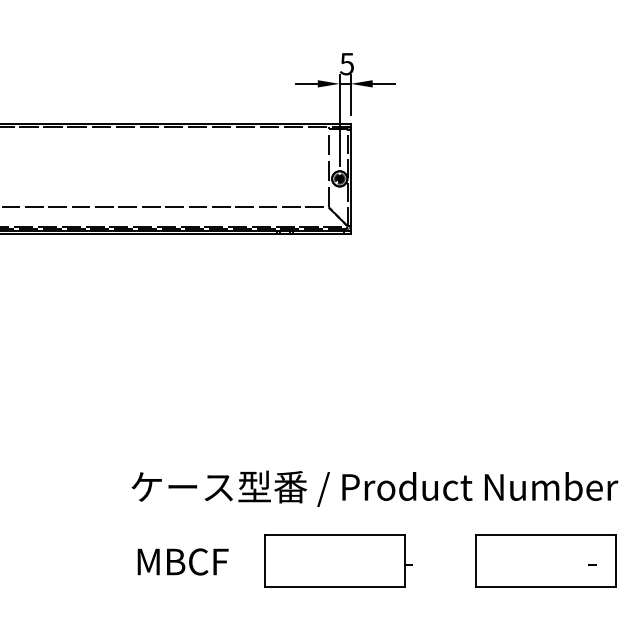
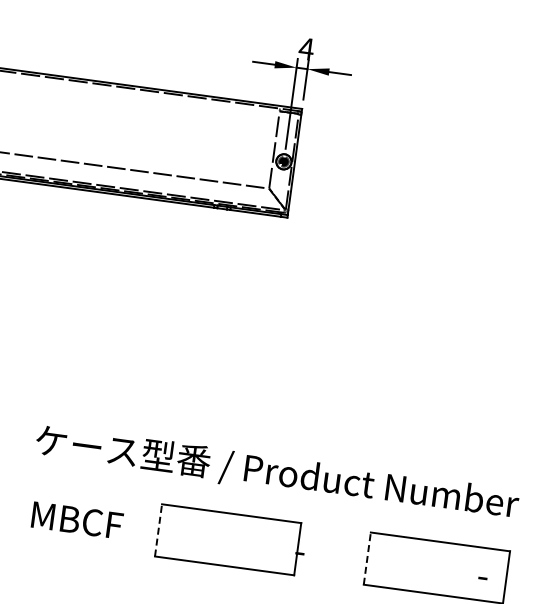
text: (346, 64) -> (305, 49), 5 -> 4
line: (264, 560) -> (158, 529), solid -> dashed
line: (475, 560) -> (367, 558), solid -> dashed

